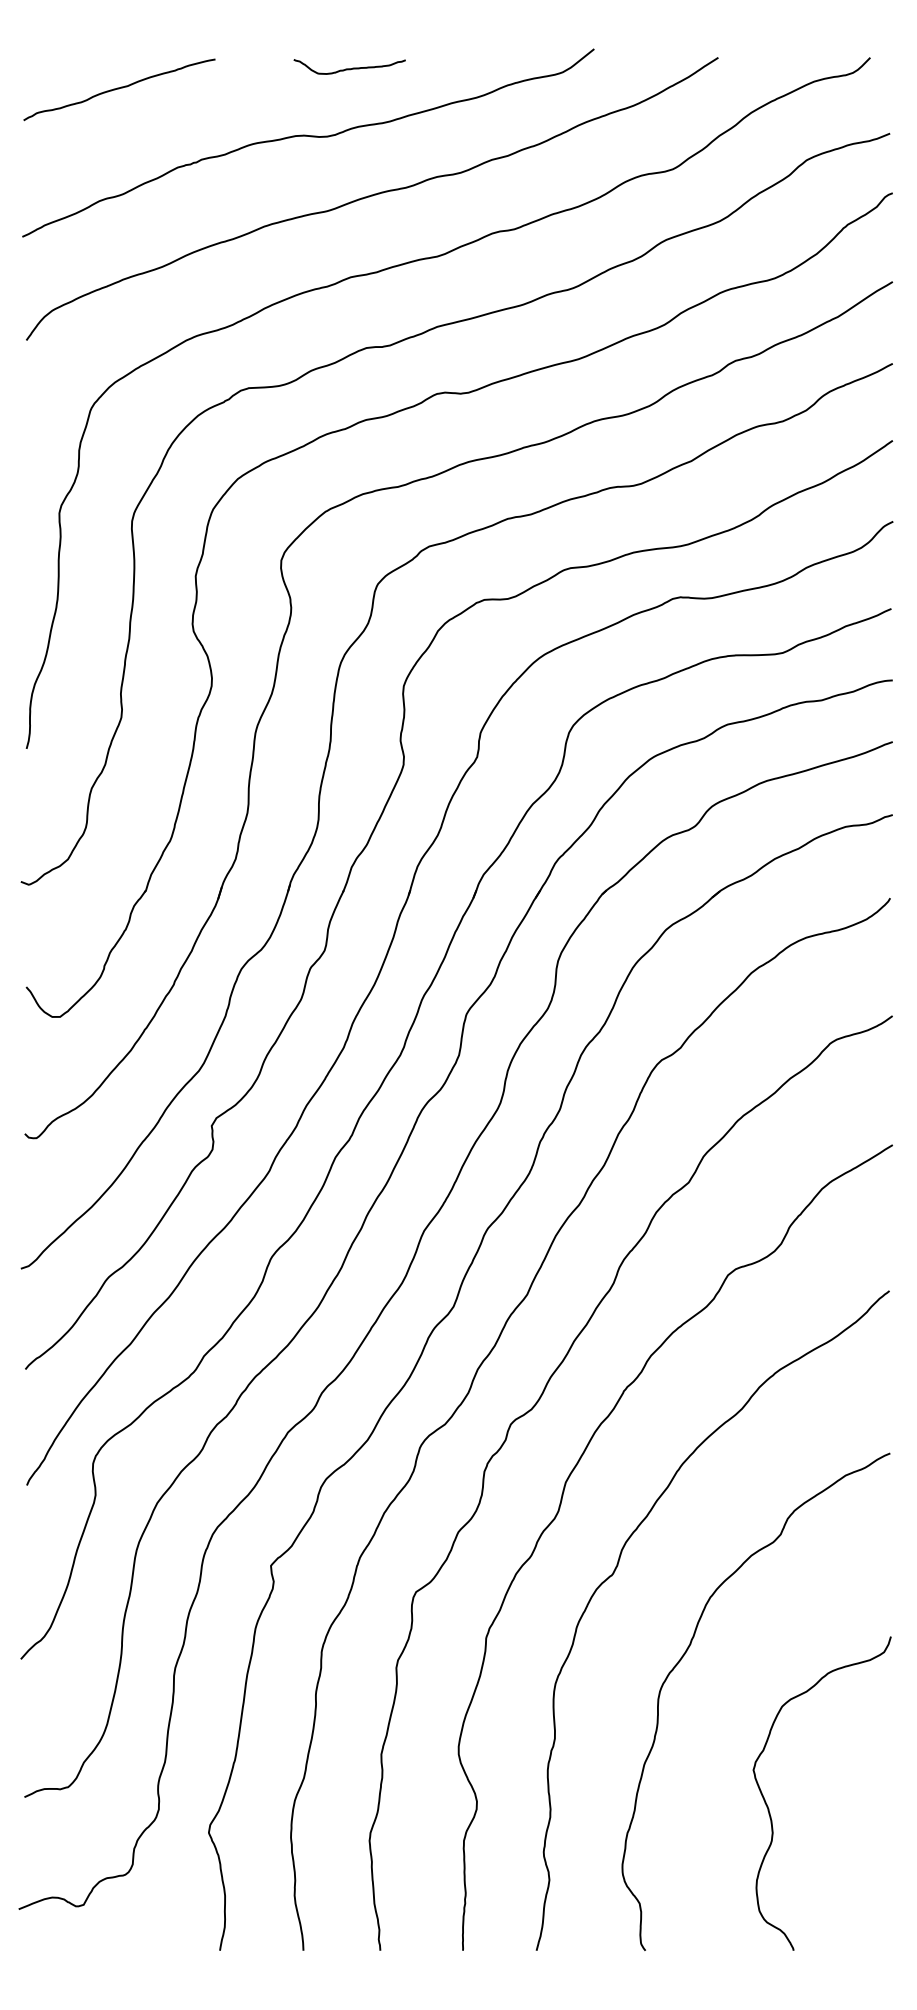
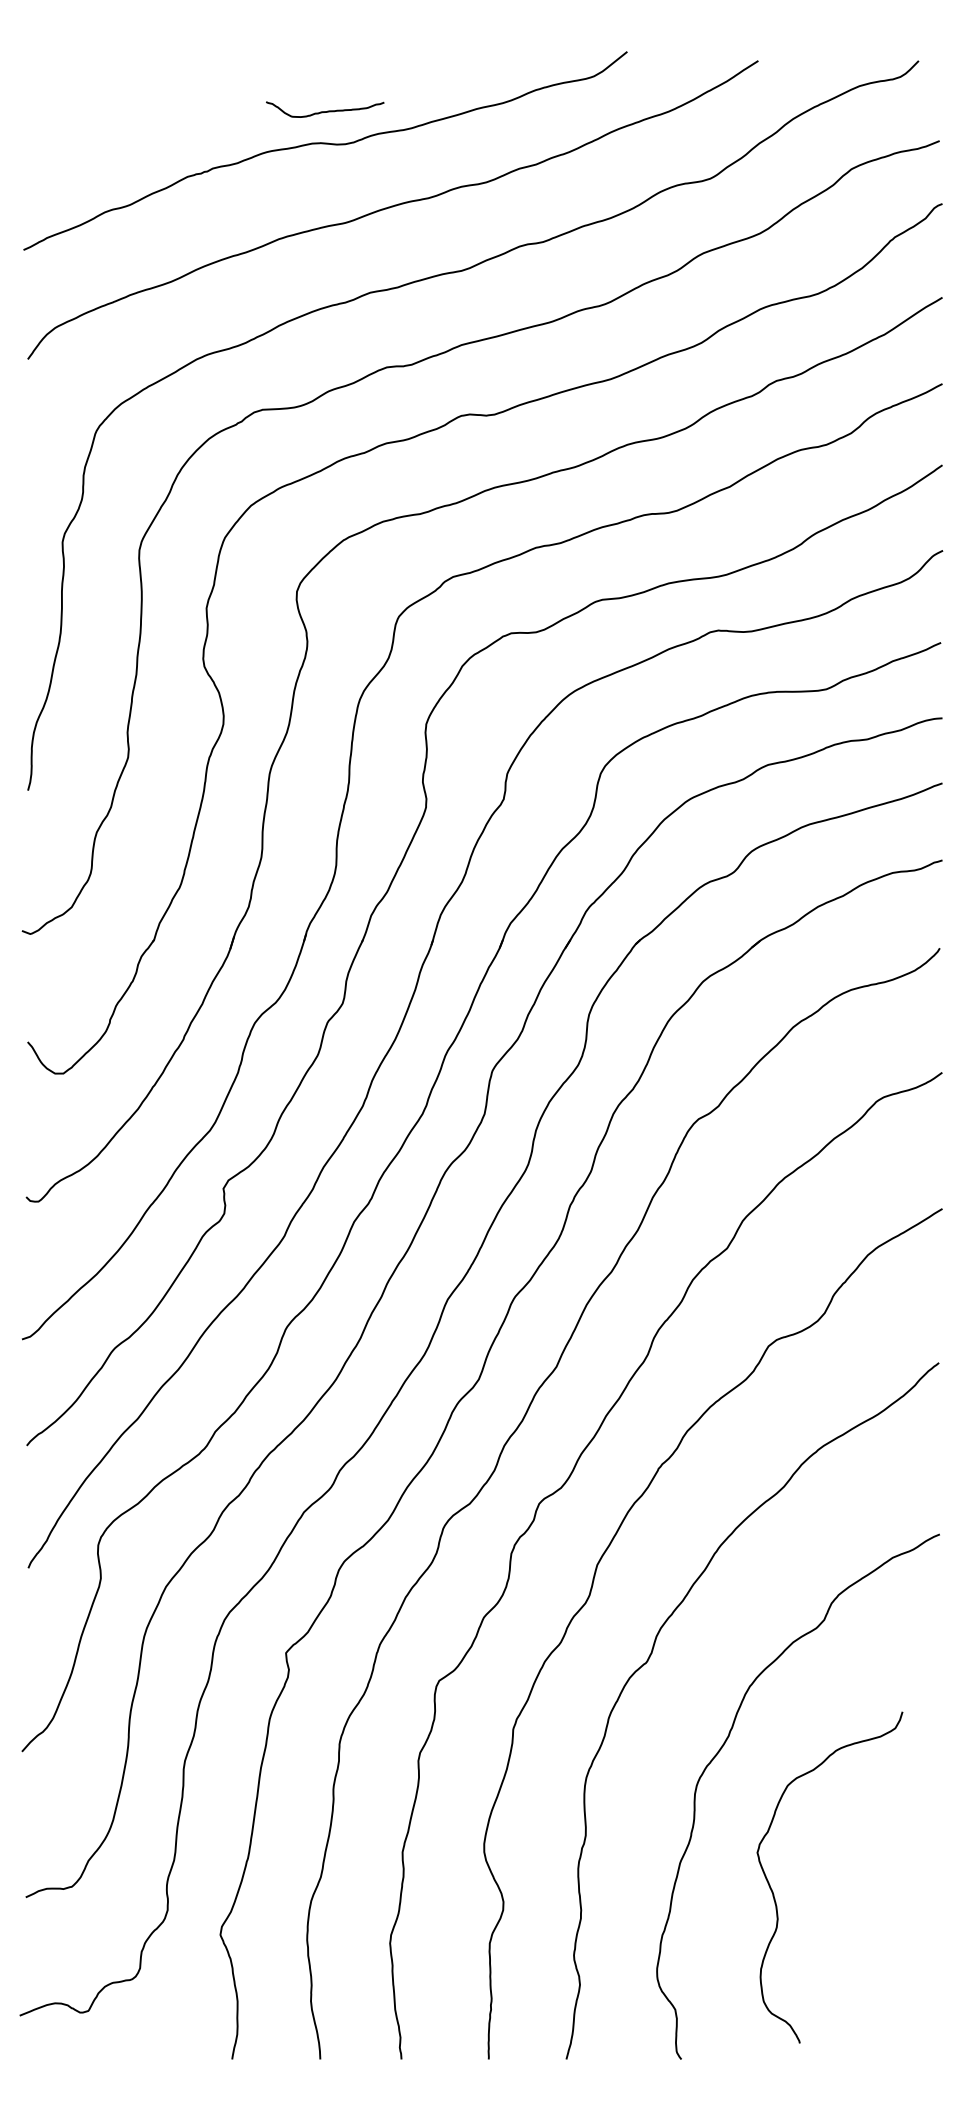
curve: (350, 68) -> (325, 111), moved
curve: (118, 89) -> (125, 94), removed
curve: (769, 1809) -> (774, 1894), moved

